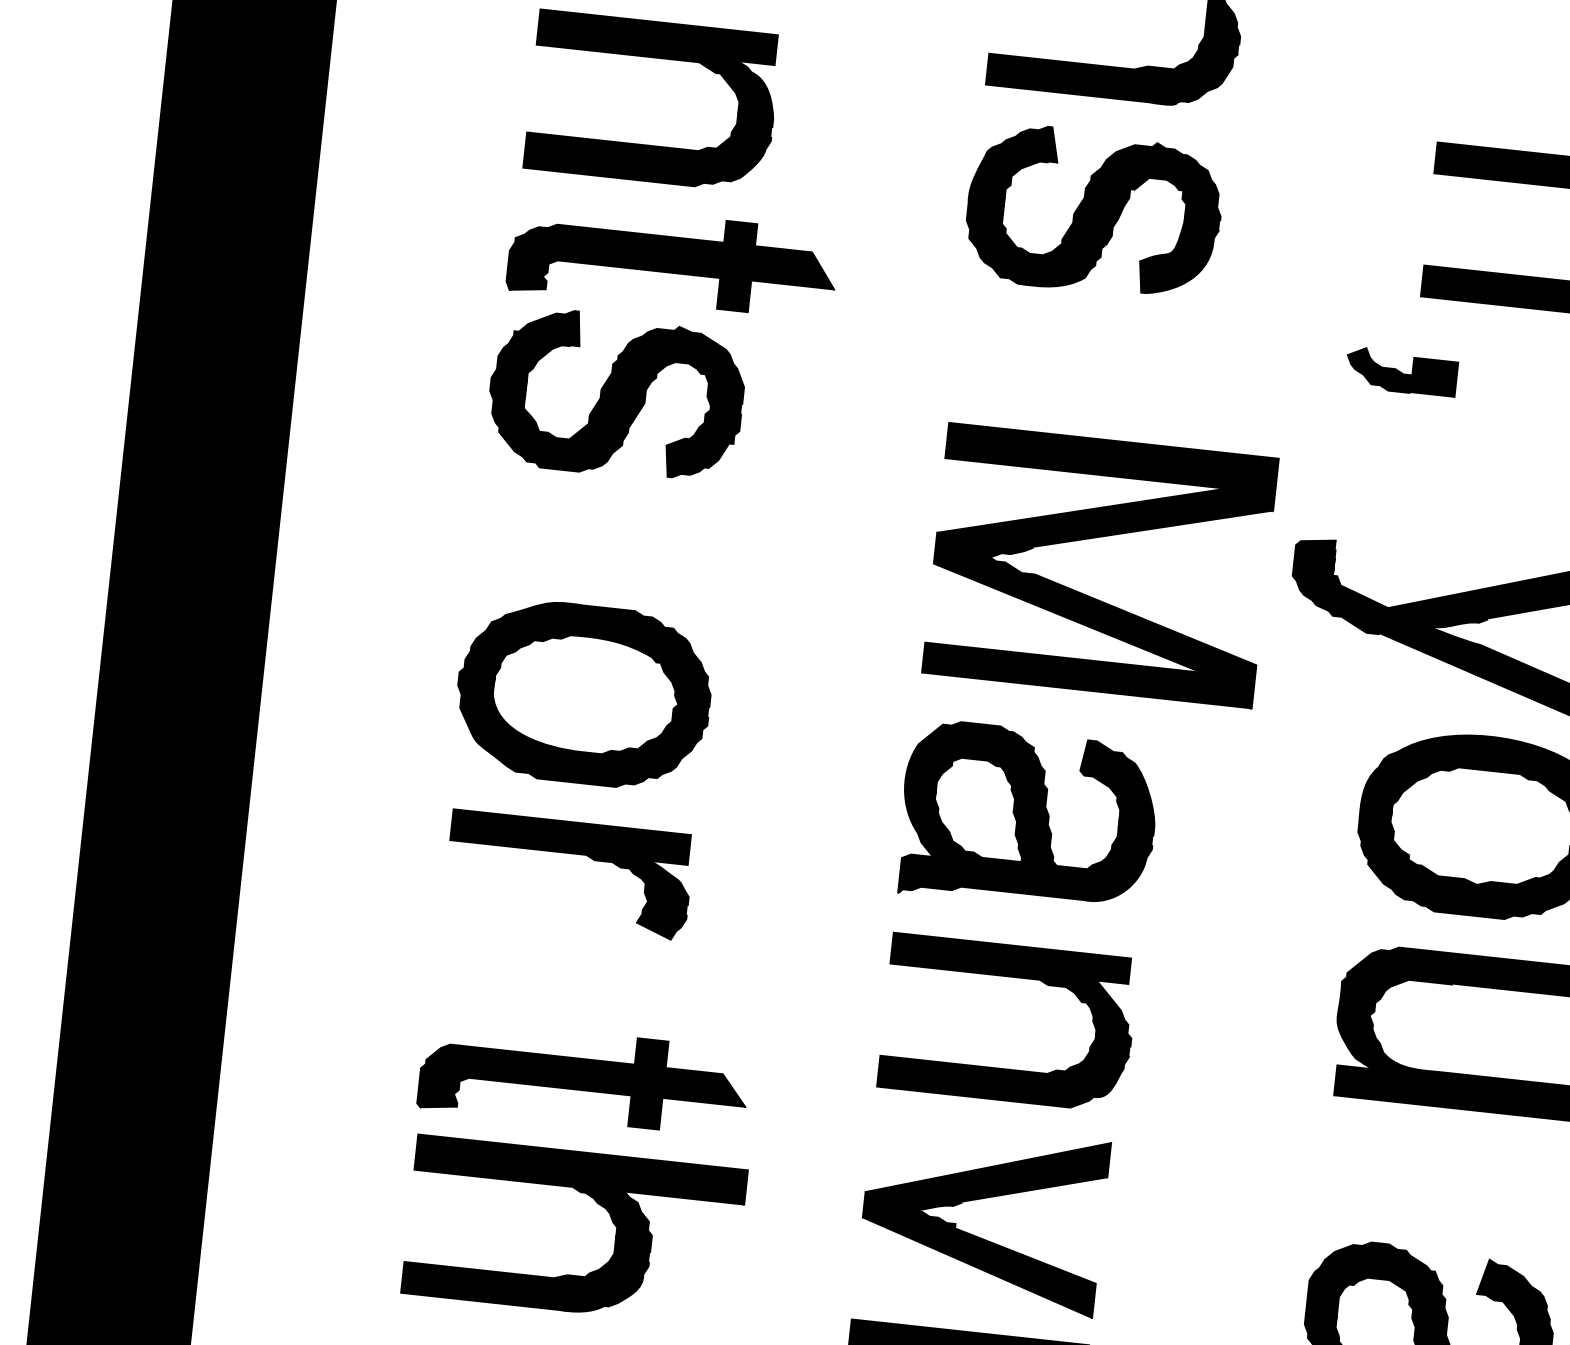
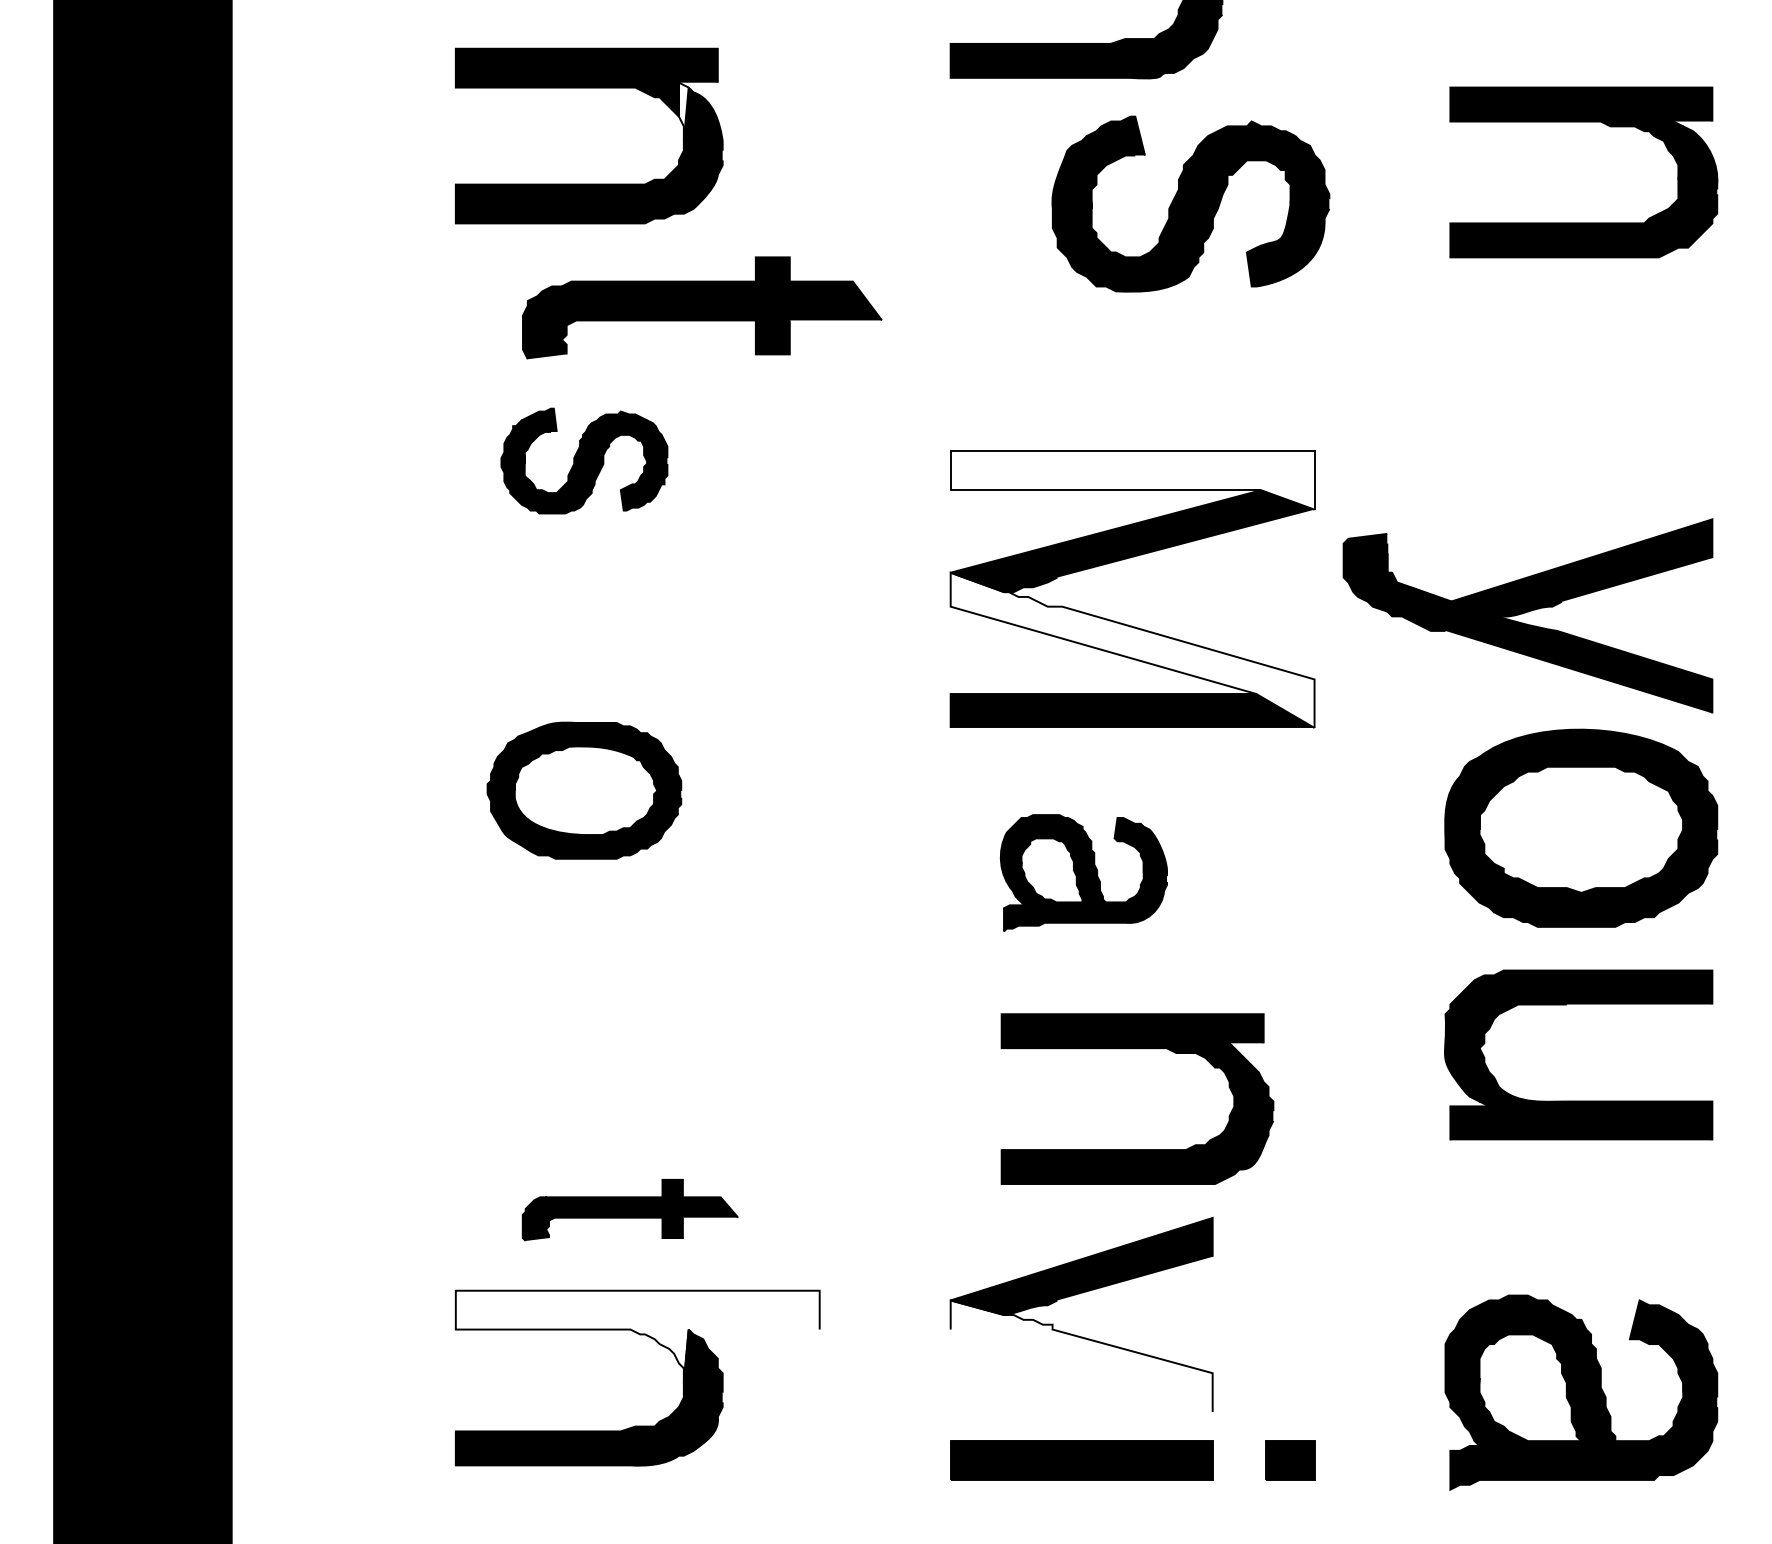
fill: (740, 88) -> (683, 111), removed
part: (1093, 211) -> (1190, 203), moved
part: (673, 261) -> (702, 307), moved
part: (1400, 371) -> (1437, 341), removed
part: (616, 395) -> (584, 460), size x0.6
fill: (1111, 467) -> (1132, 480), removed
fill: (1094, 620) -> (1132, 649), removed
part: (584, 694) -> (584, 790), size x0.7
part: (1028, 817) -> (1083, 872), size x0.6
part: (570, 853) -> (588, 966), removed
part: (1013, 978) -> (1137, 1049), moved
part: (584, 1078) -> (630, 1209), size x0.6
fill: (578, 1193) -> (637, 1336), removed
fill: (978, 1255) -> (1081, 1356), removed

